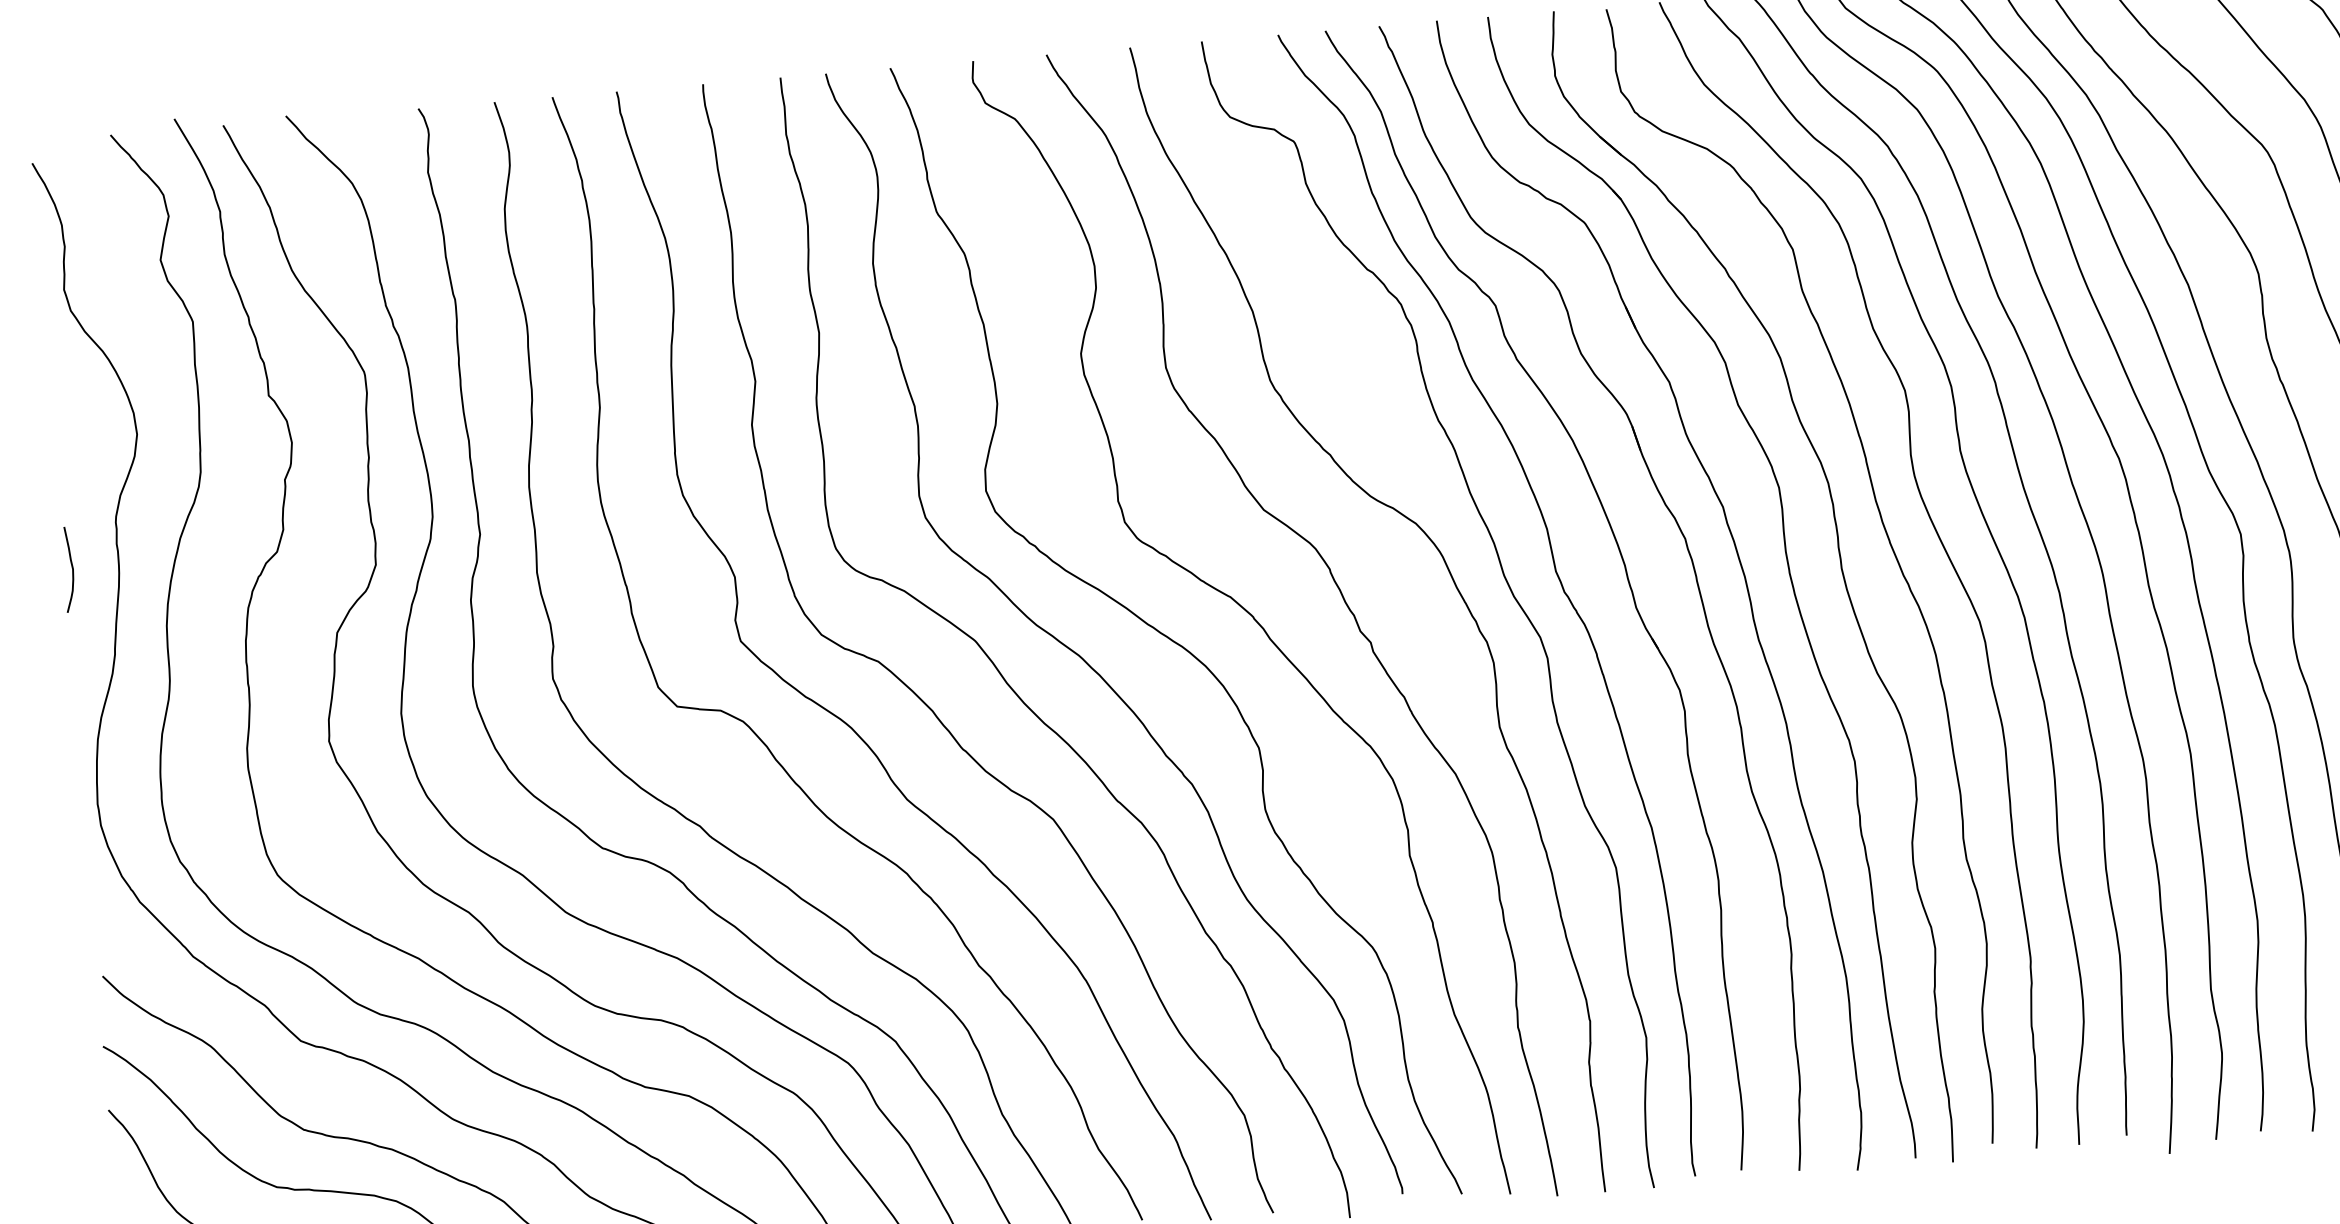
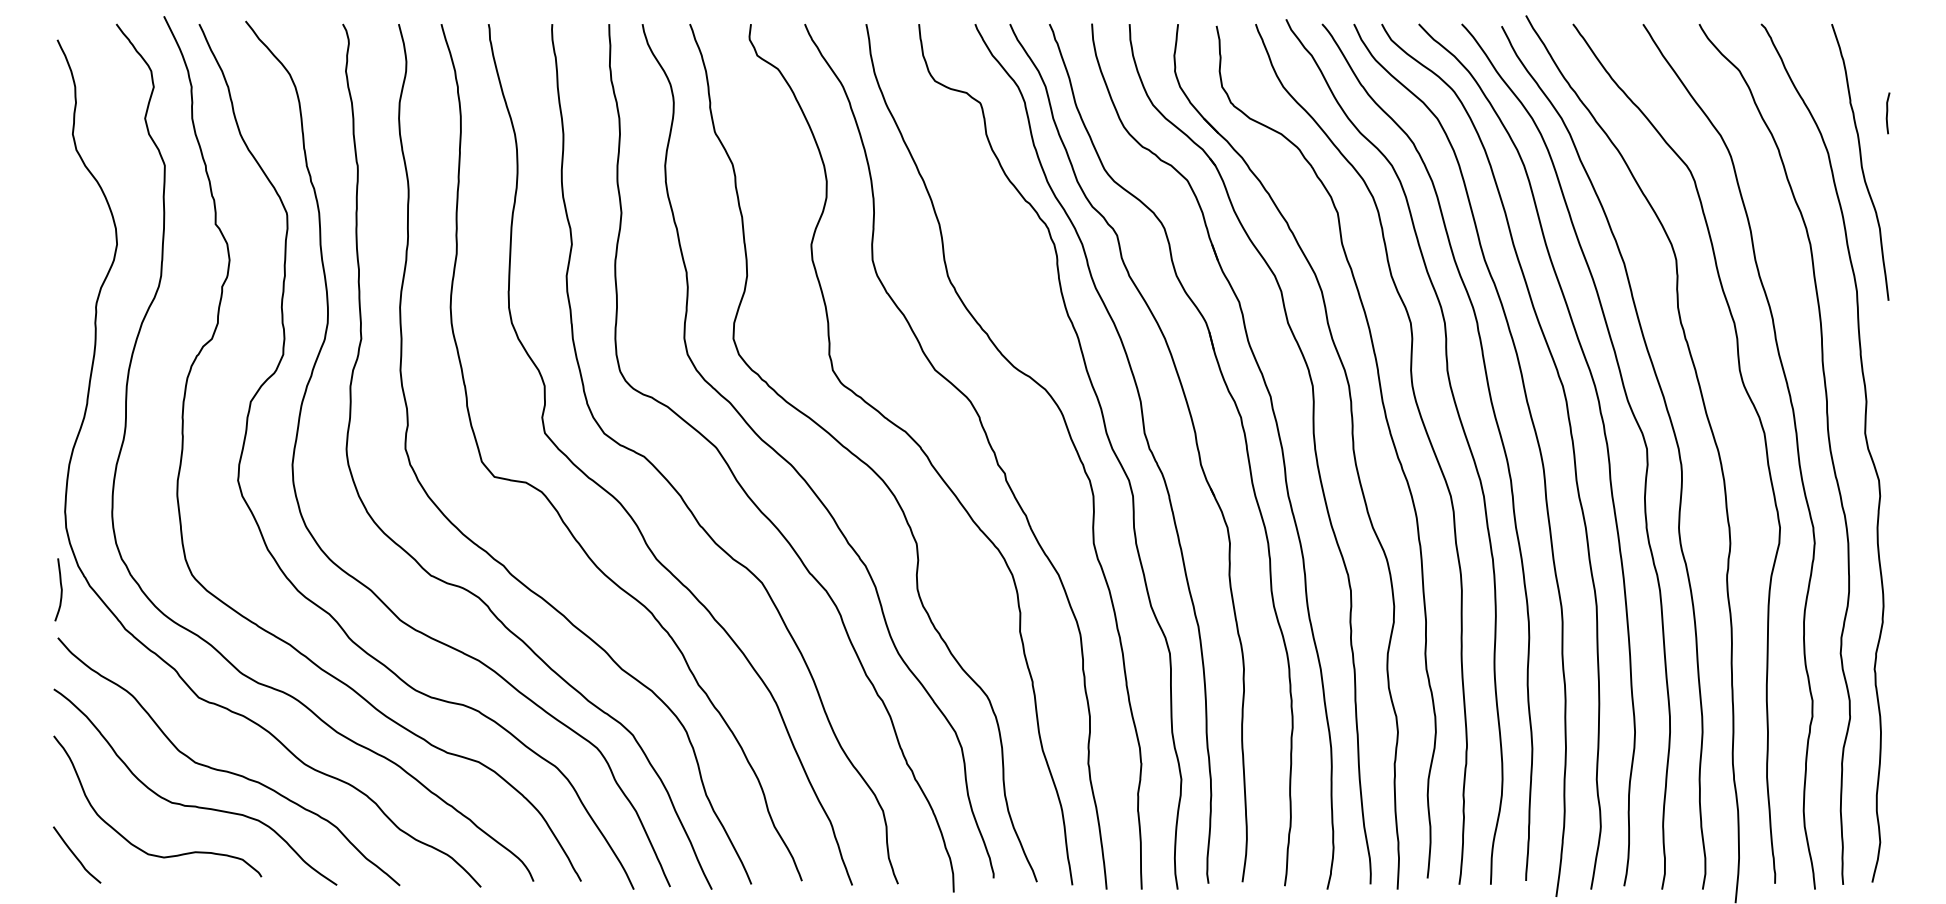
curve: (71, 568) -> (60, 589), moved

